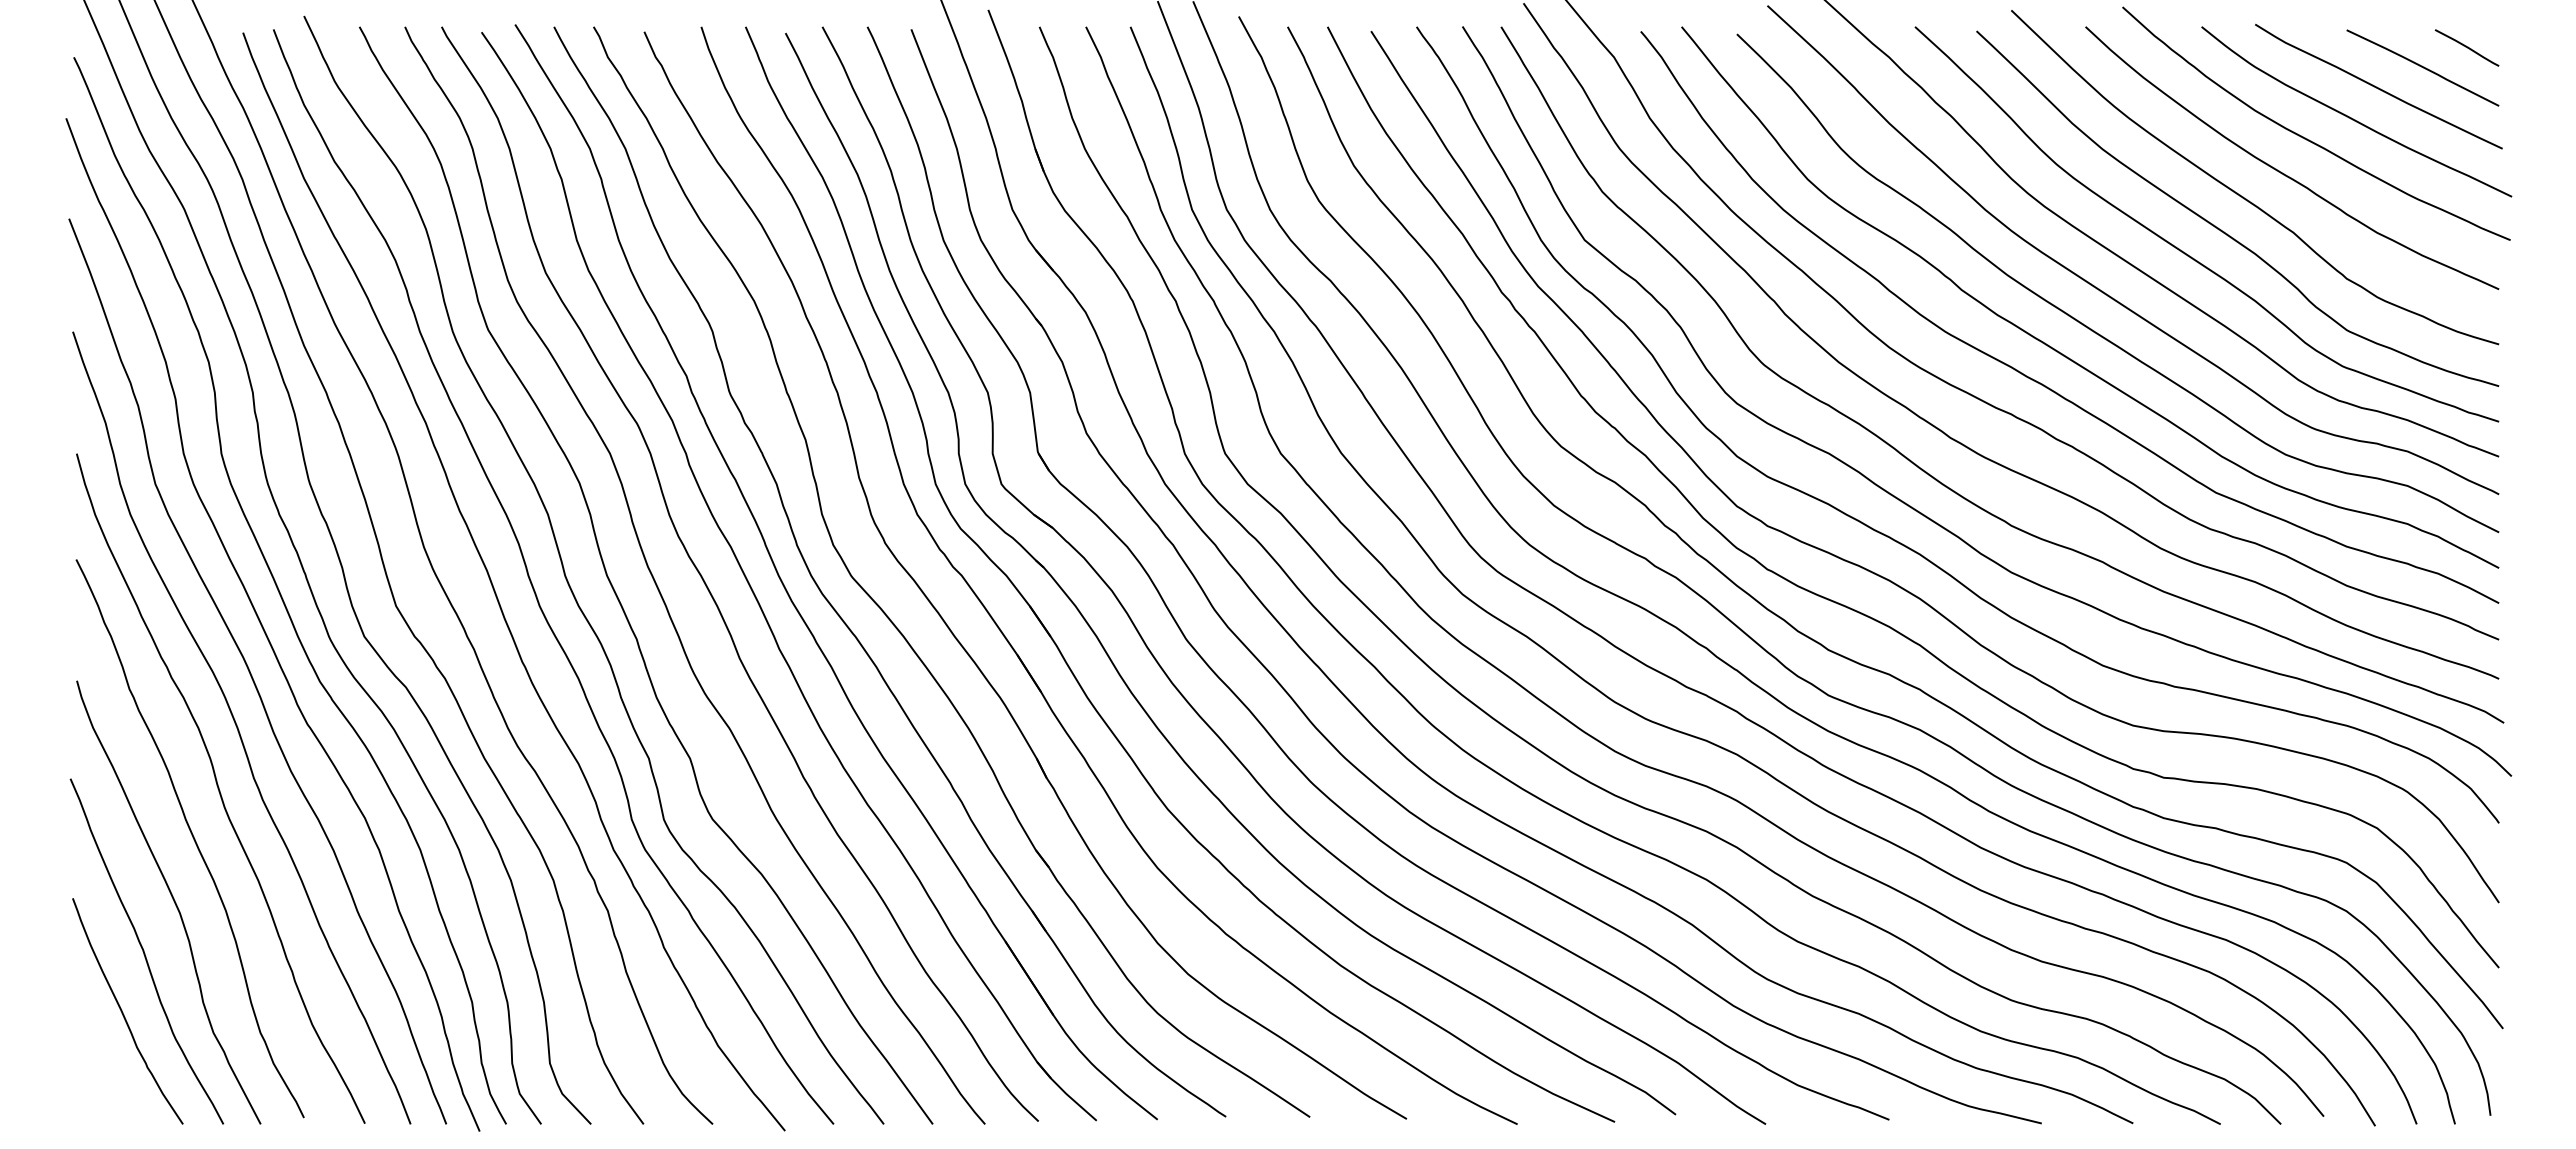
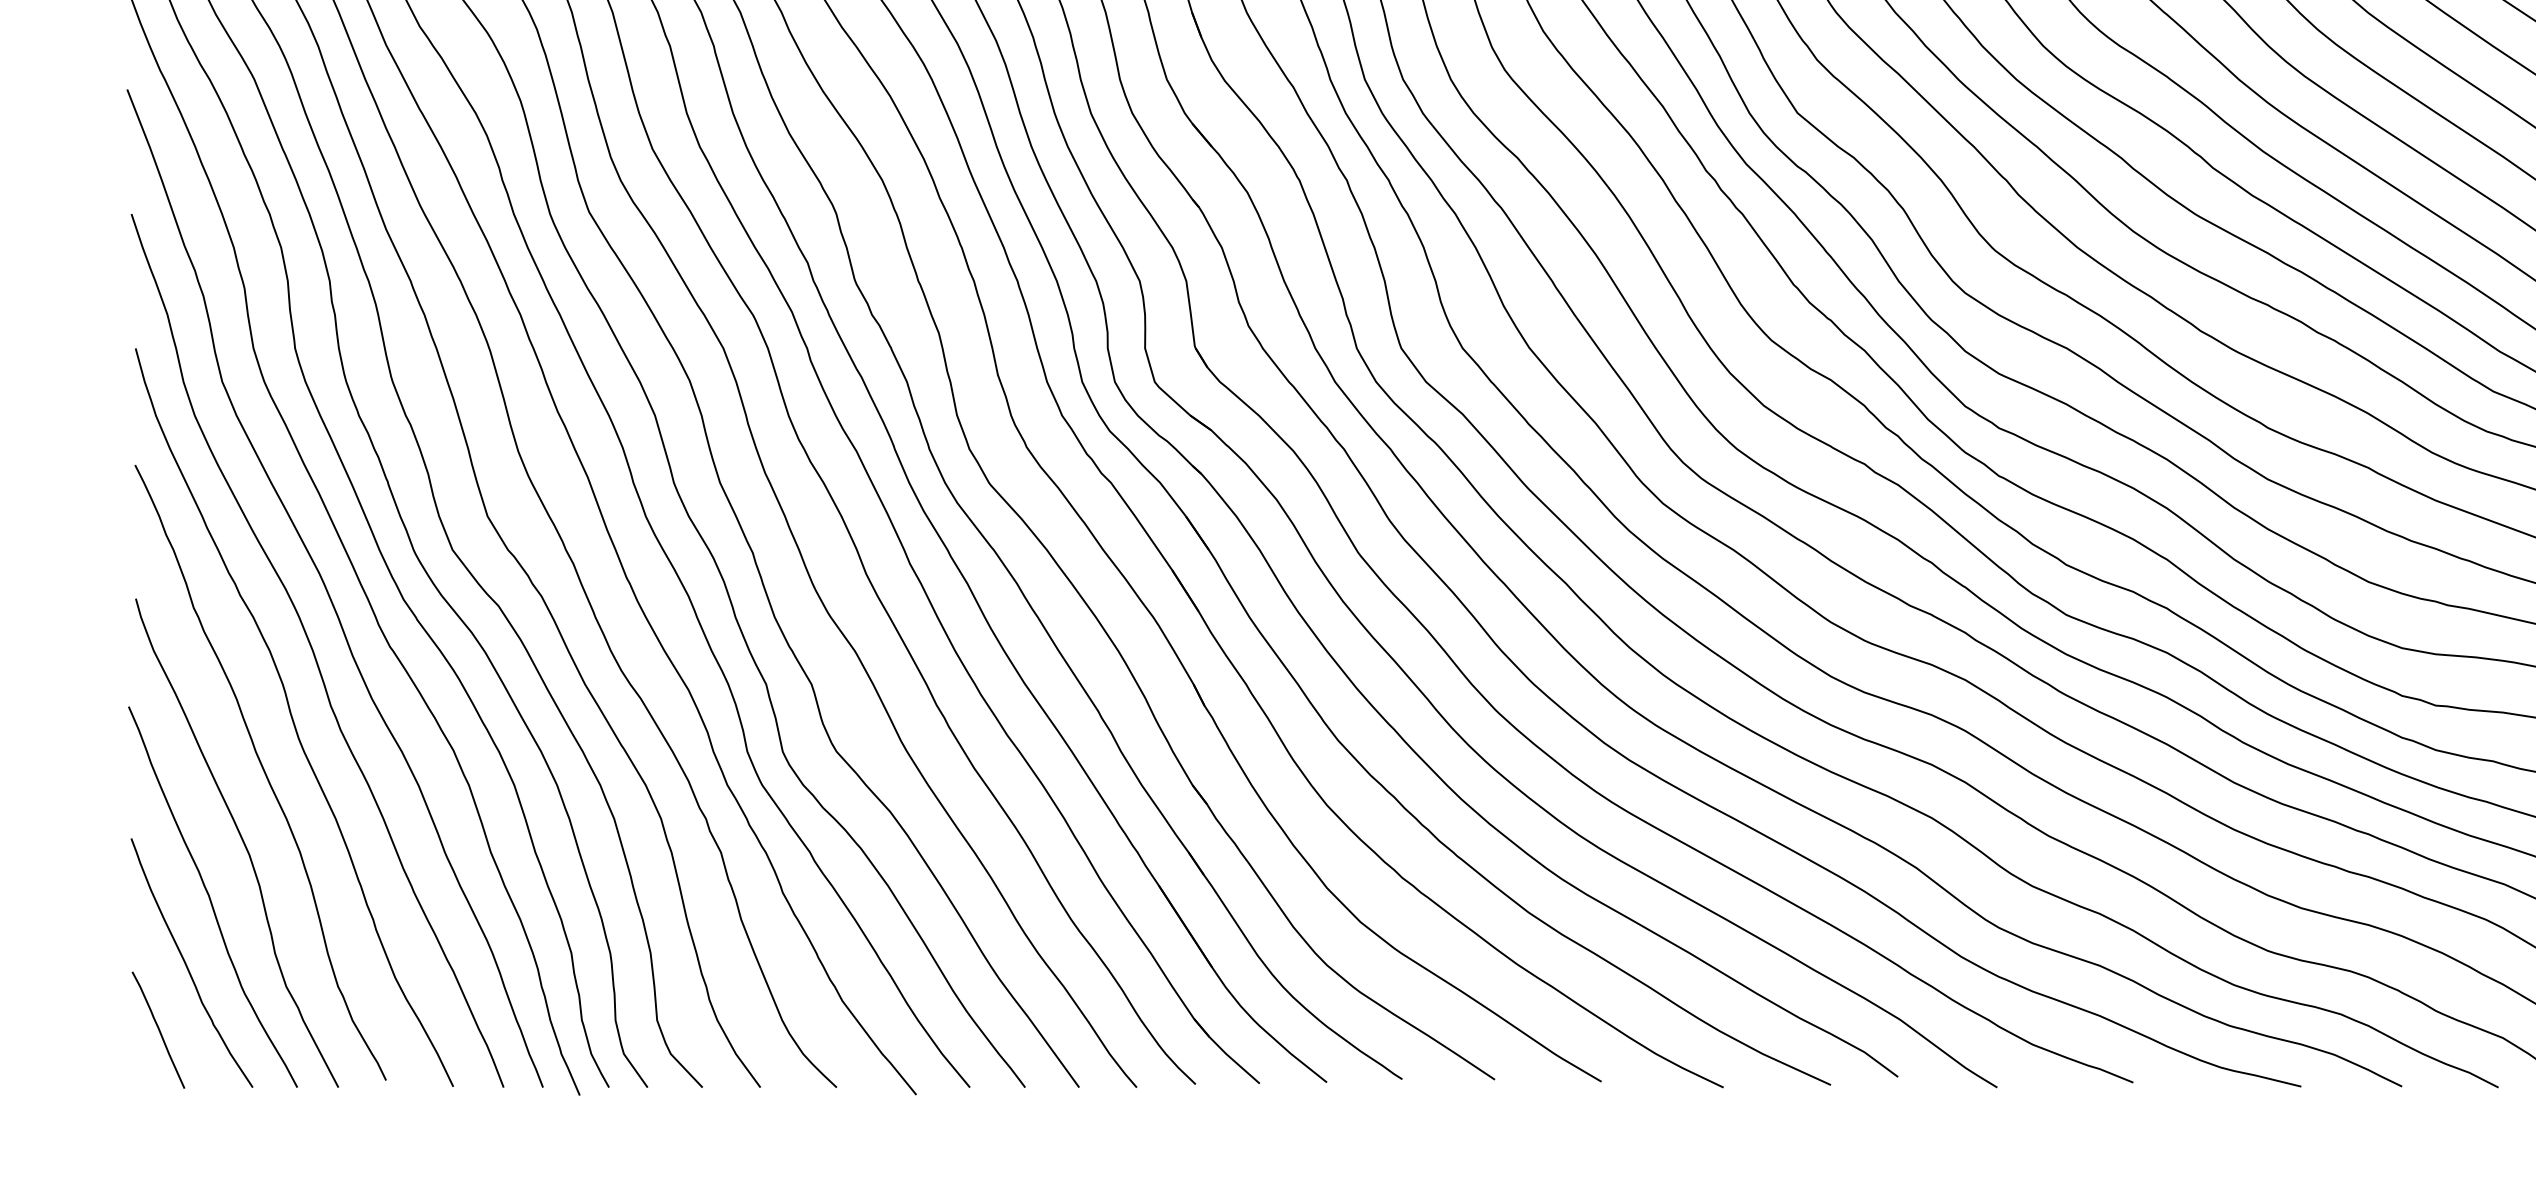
curve: (97, 1072) -> (158, 1030), added

